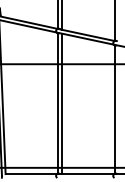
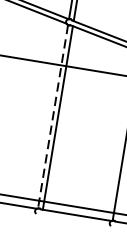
line: (57, 103) -> (52, 116), solid -> dashed

